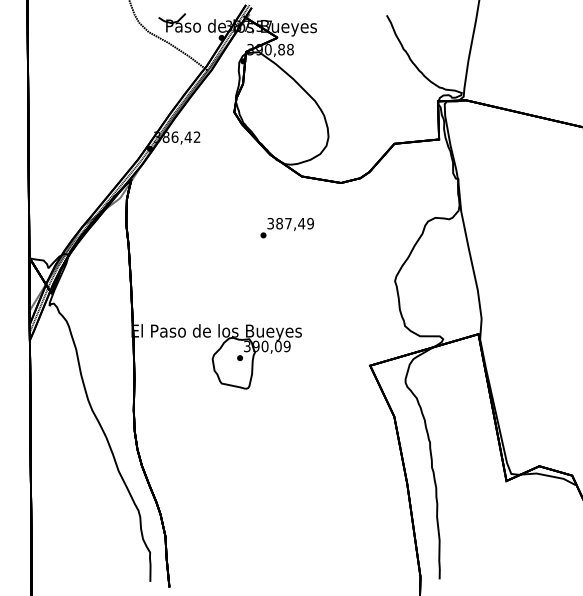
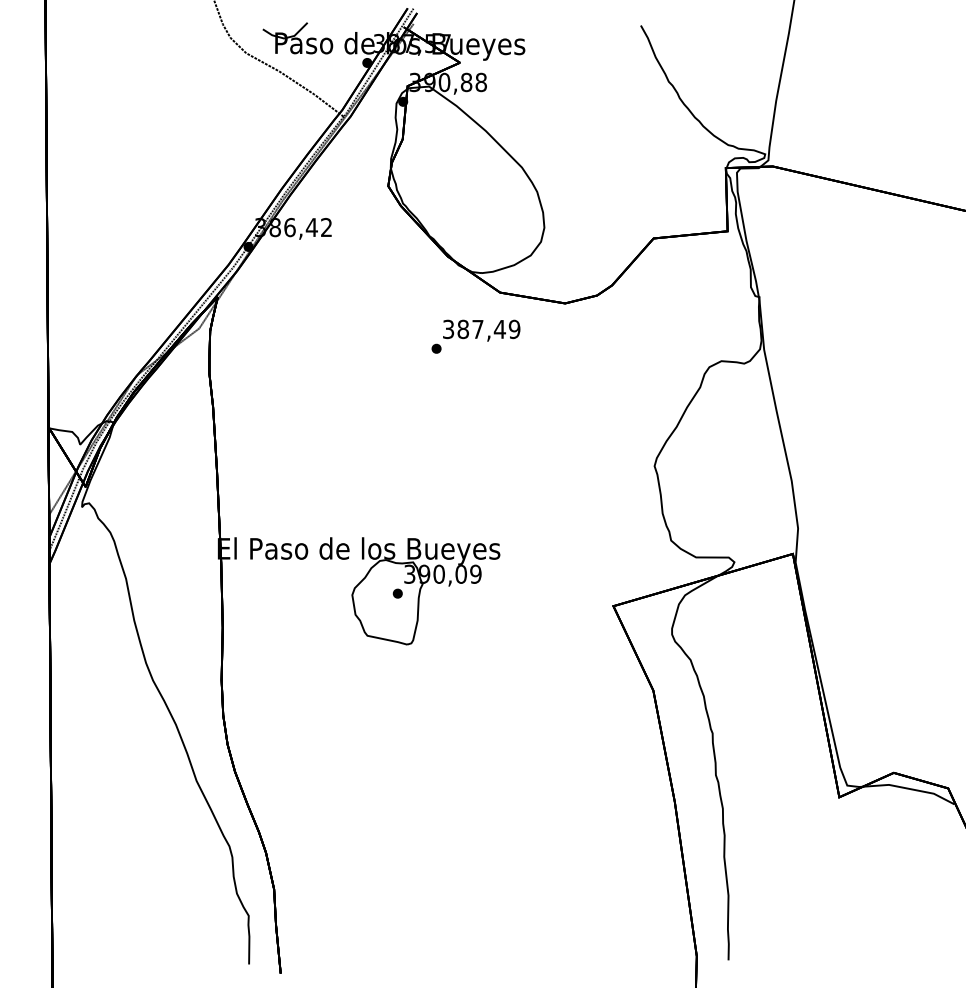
text: (286, 227) -> (474, 335), moved

